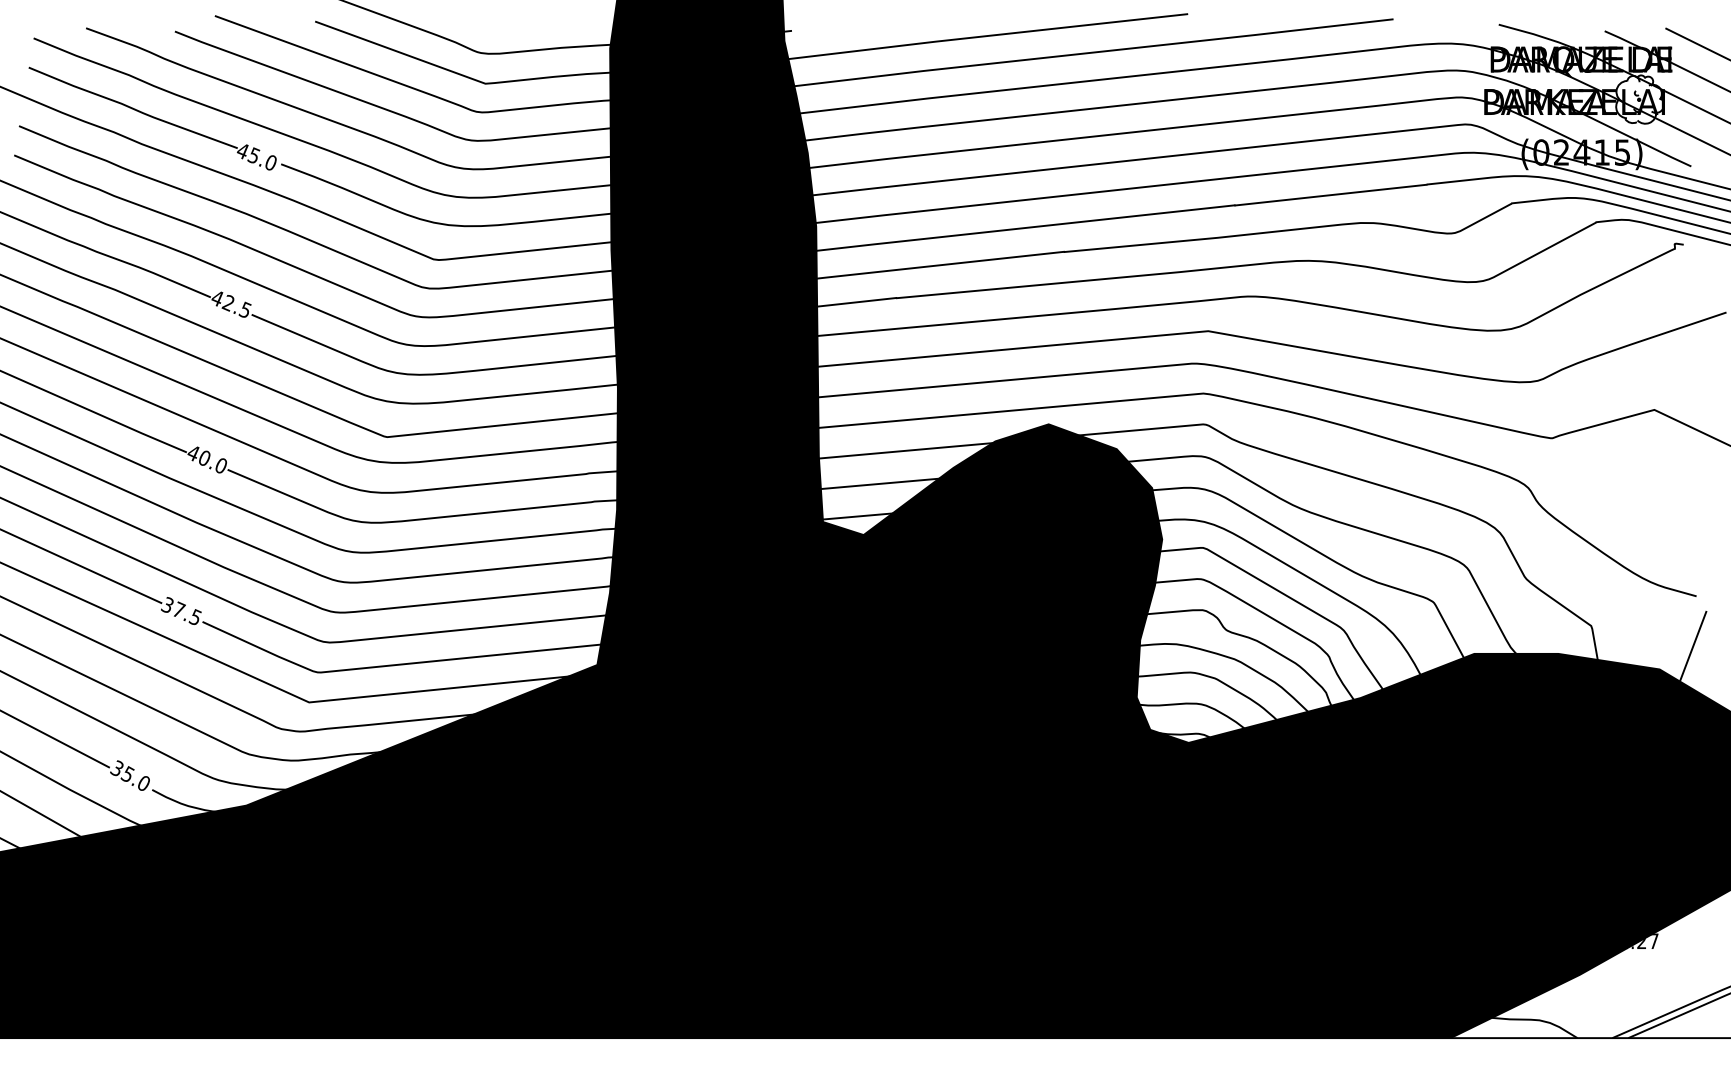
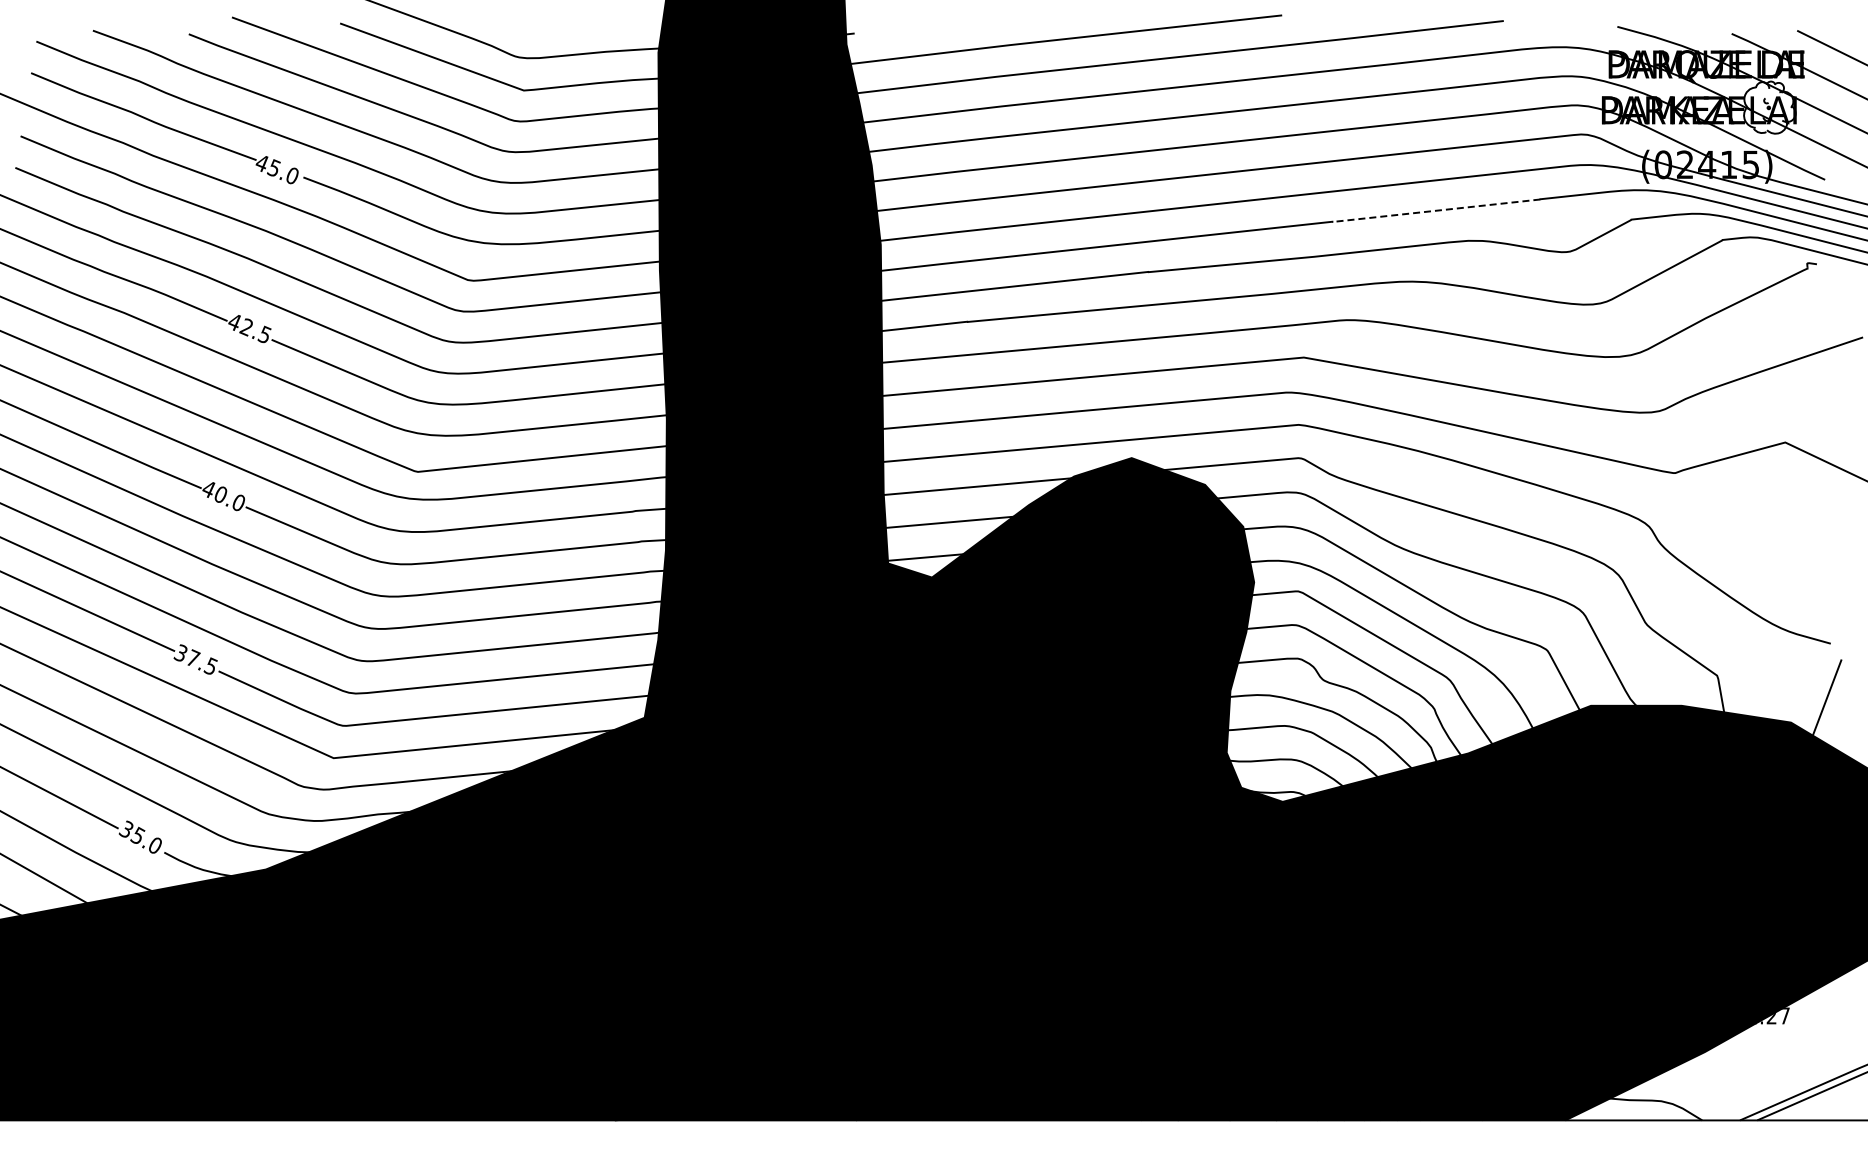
line: (1331, 194) -> (1436, 210), solid -> dashed

